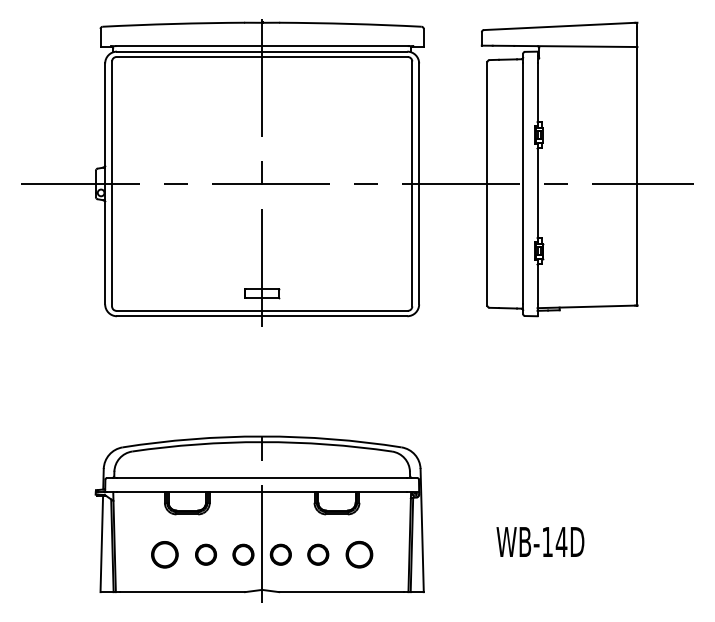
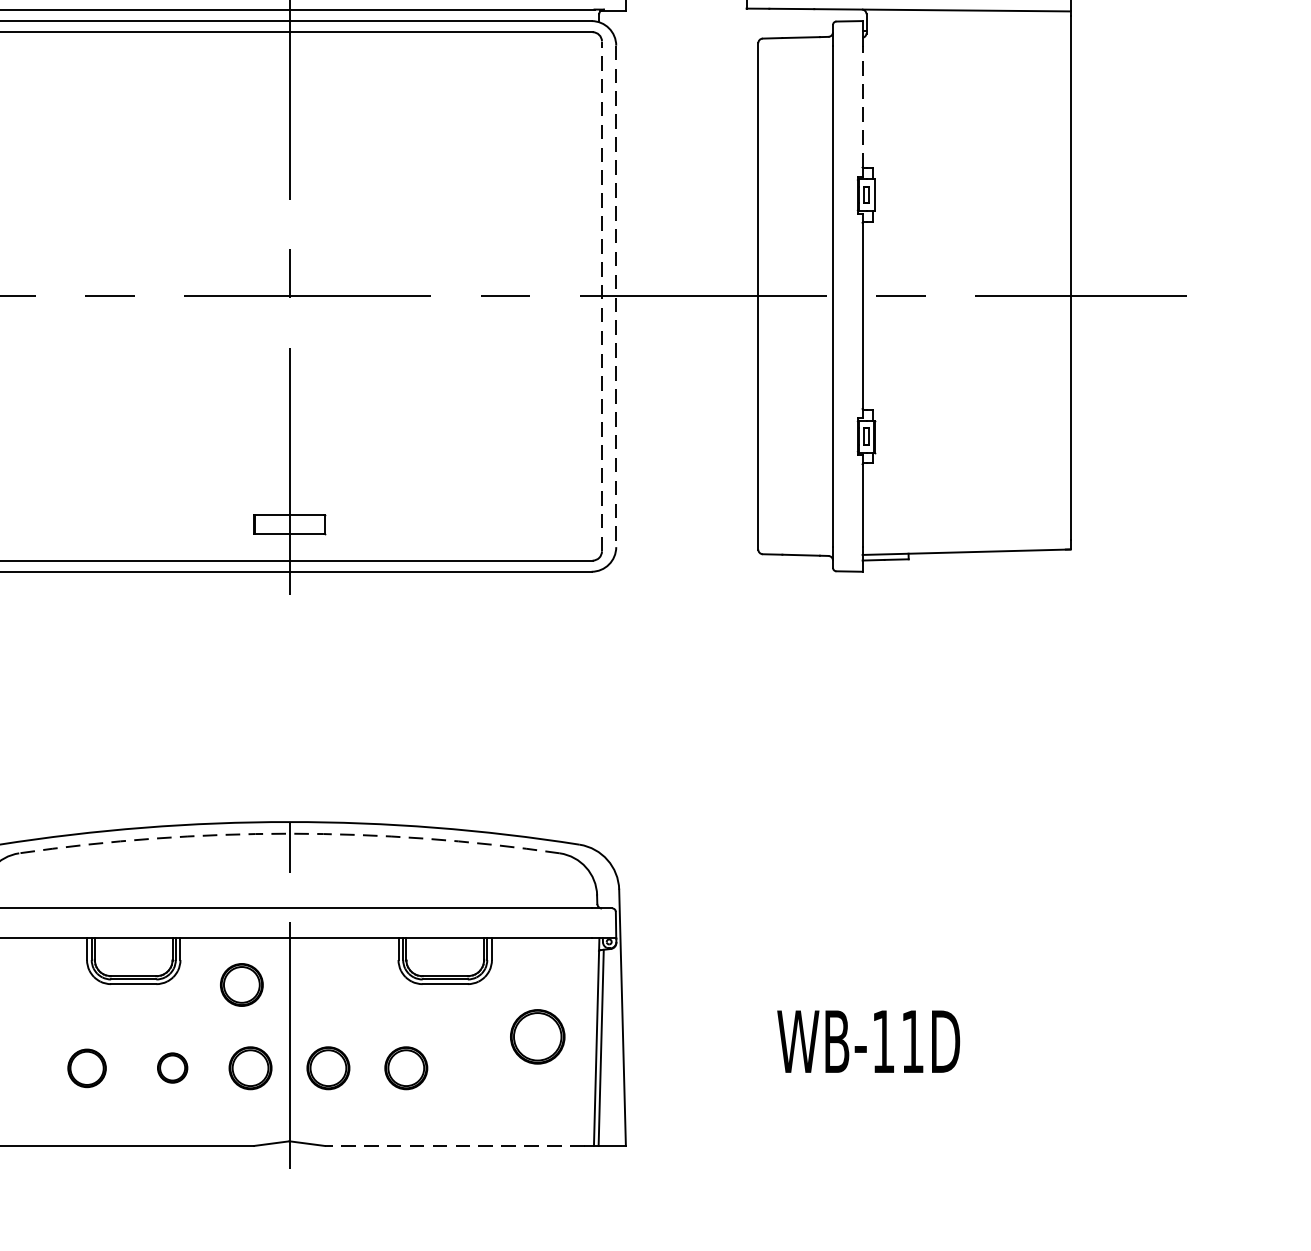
line: (537, 92) -> (862, 106), solid -> dashed
line: (412, 183) -> (602, 295), solid -> dashed
line: (419, 184) -> (616, 297), solid -> dashed
arc: (262, 442) -> (290, 834), solid -> dashed
part: (239, 514) -> (242, 984), added
text: (561, 541) -> (912, 1040), WB-14D -> WB-11D
circle: (164, 554) -> (86, 1067), size x0.7
part: (205, 554) -> (171, 1067), size x0.7
part: (359, 554) -> (537, 1036), moved
line: (341, 592) -> (454, 1146), solid -> dashed

